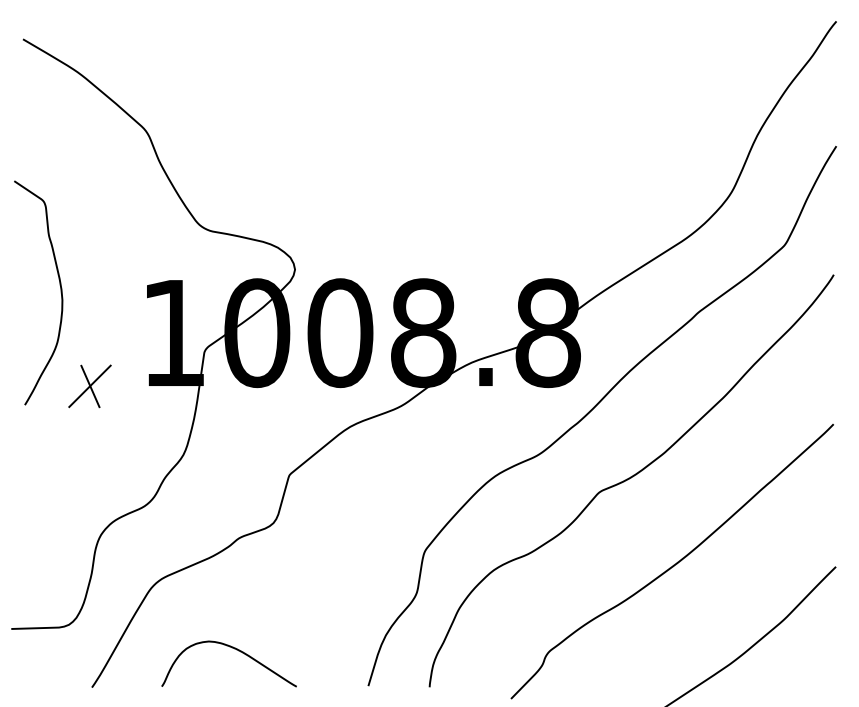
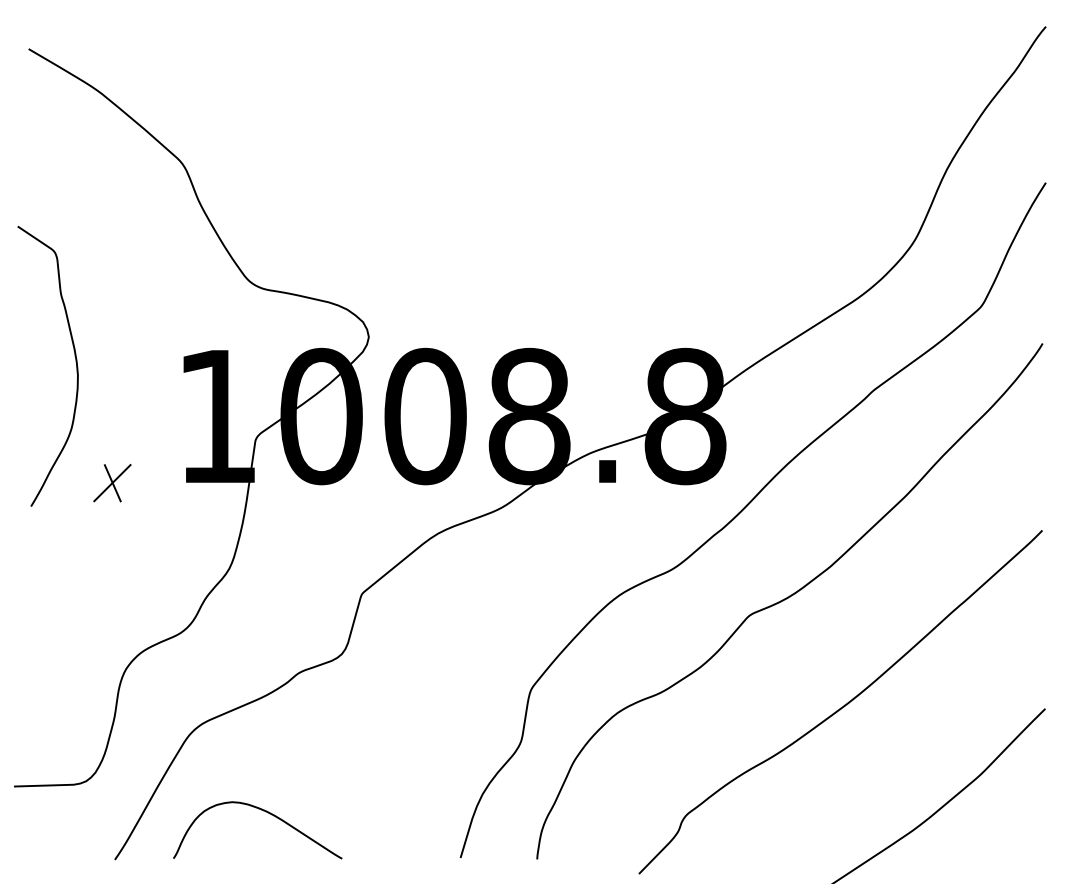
part: (89, 386) -> (111, 483), size x0.7
curve: (234, 649) -> (264, 812), moved

